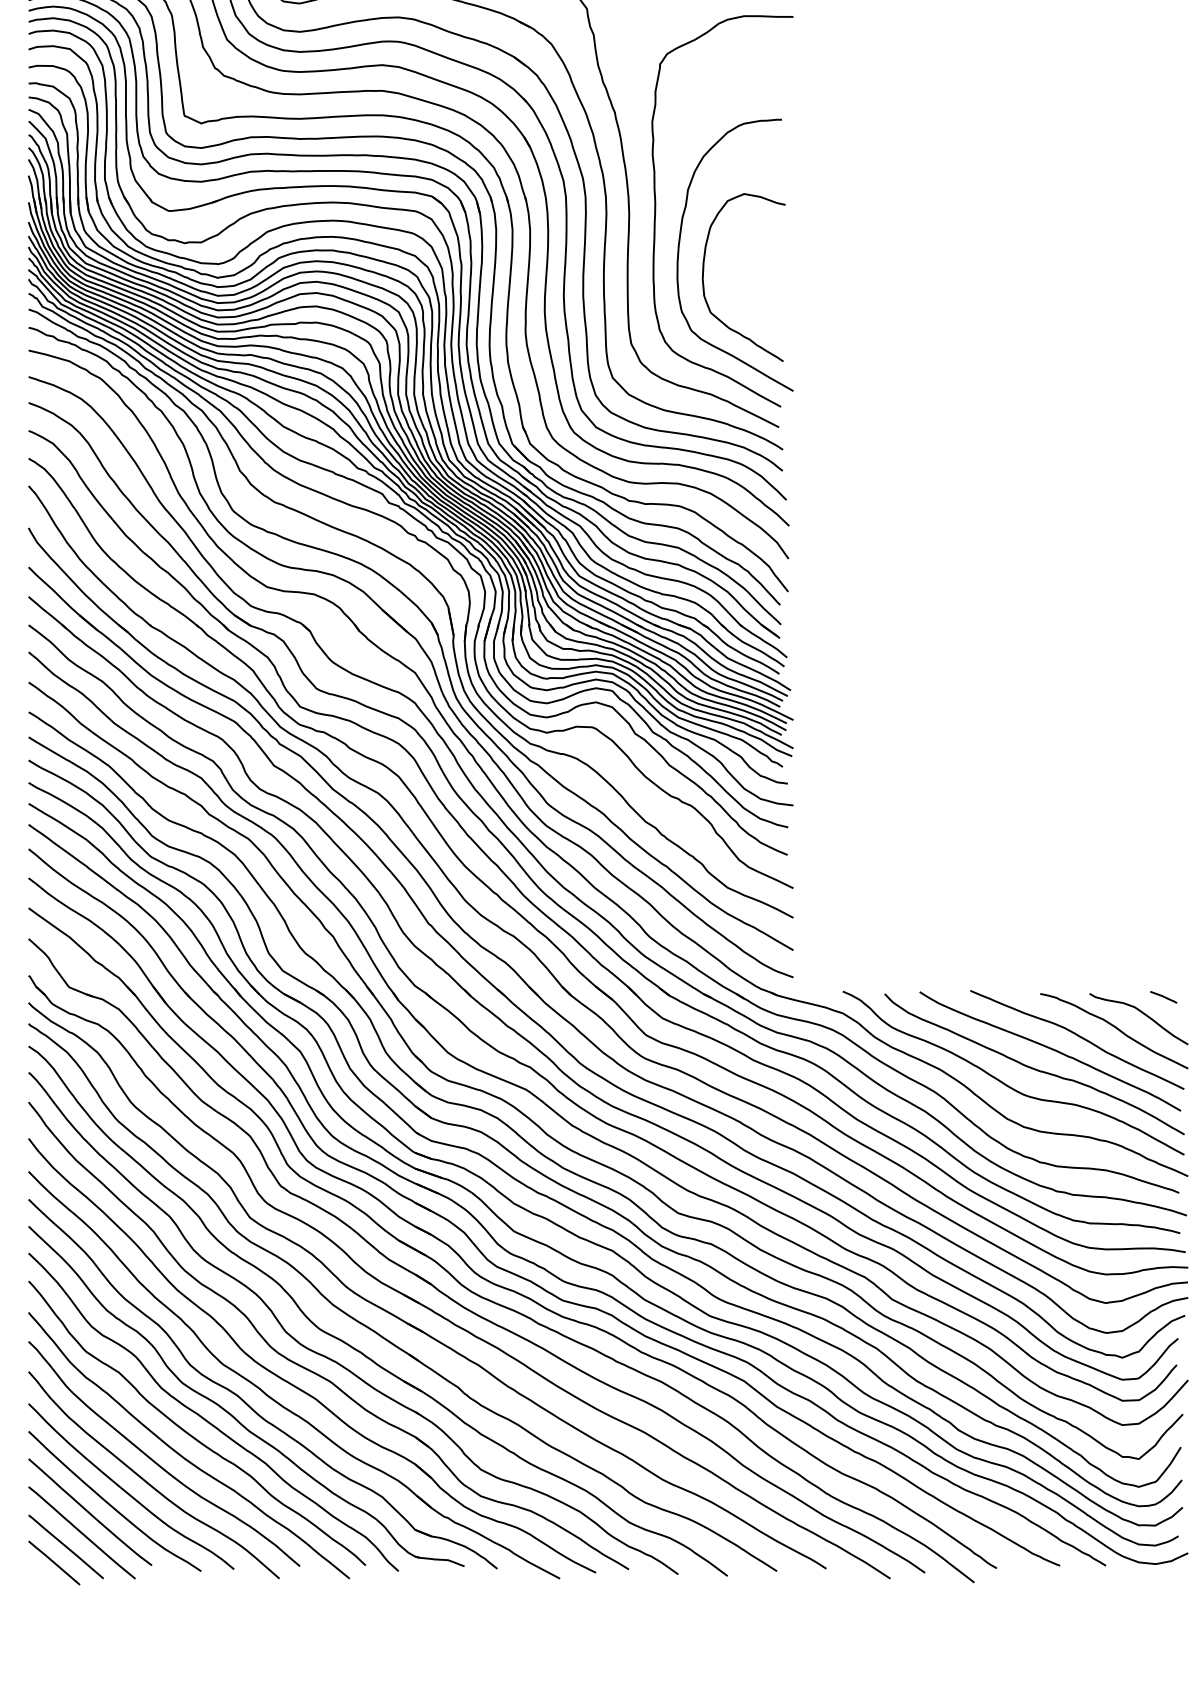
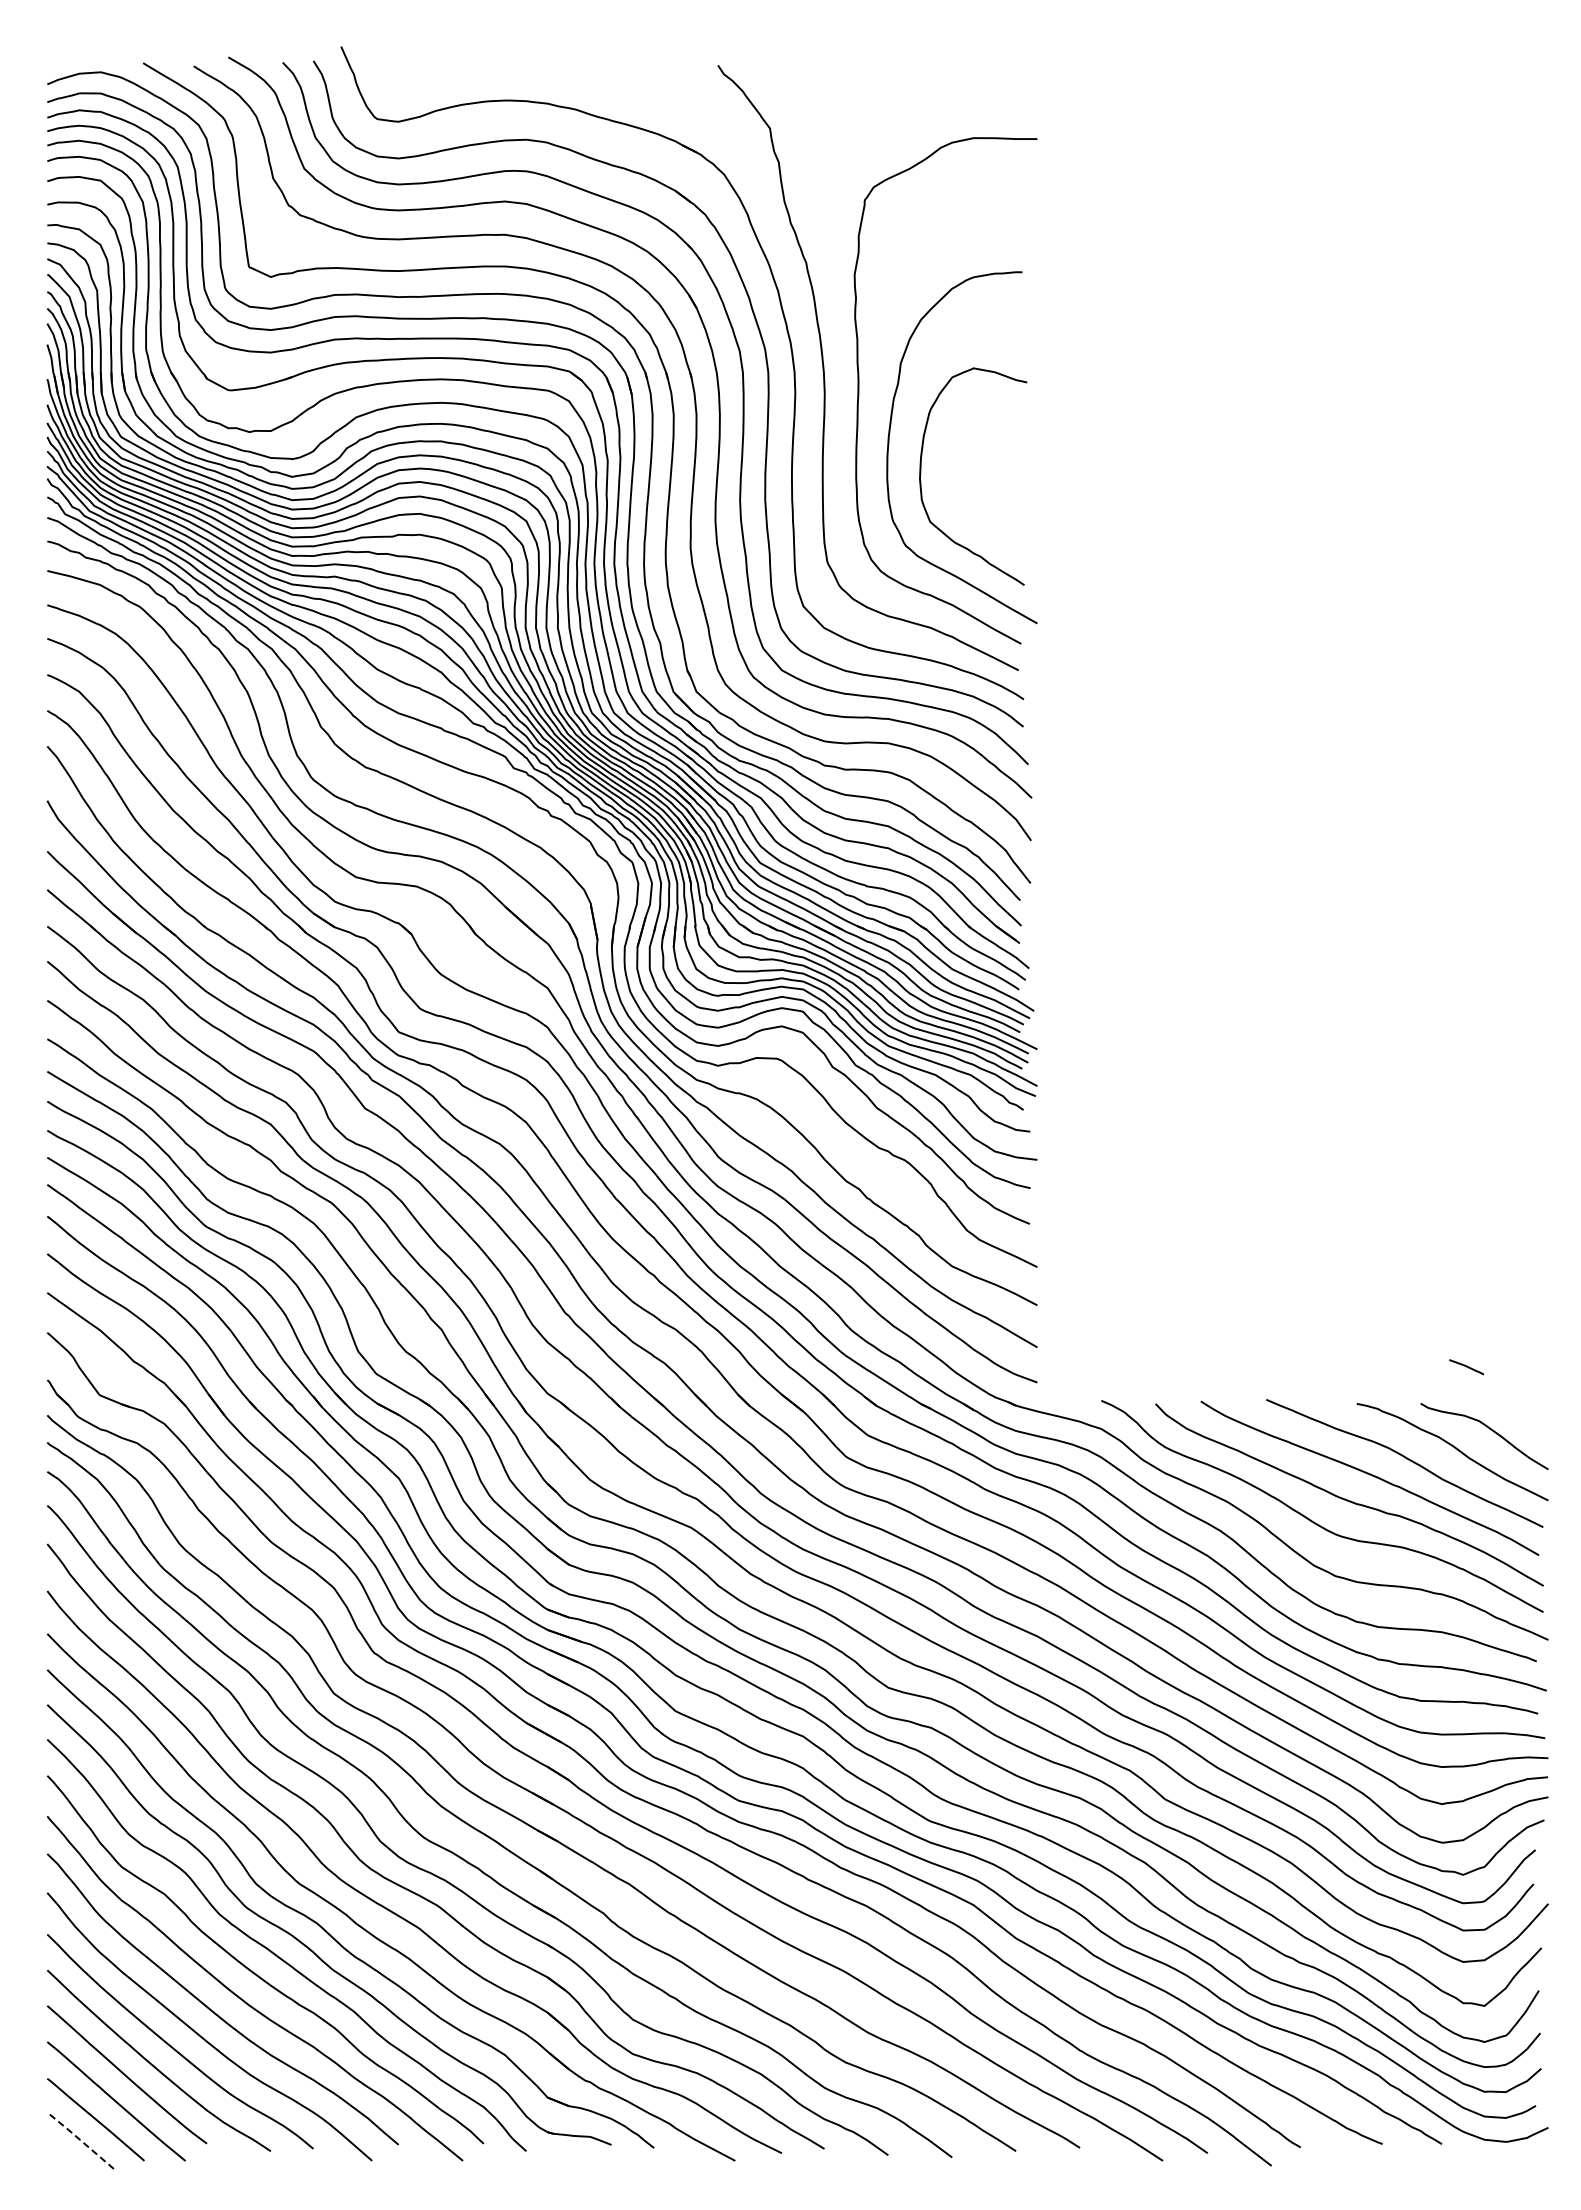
line: (1163, 997) -> (1466, 1367), moved
line: (53, 1562) -> (79, 2139), solid -> dashed

